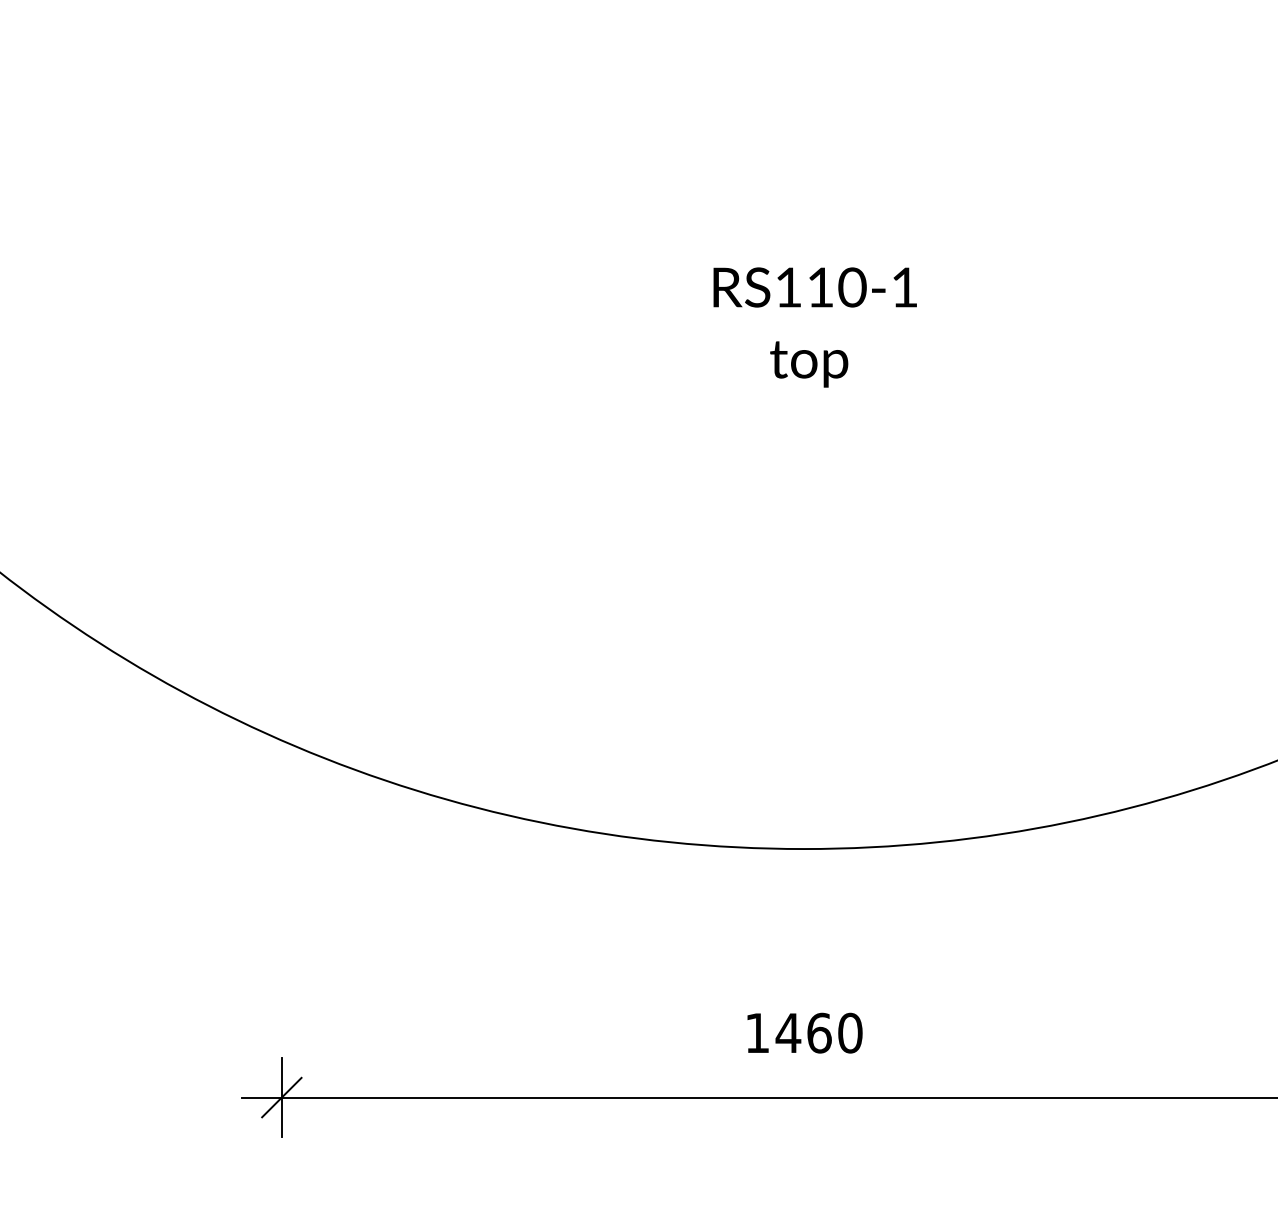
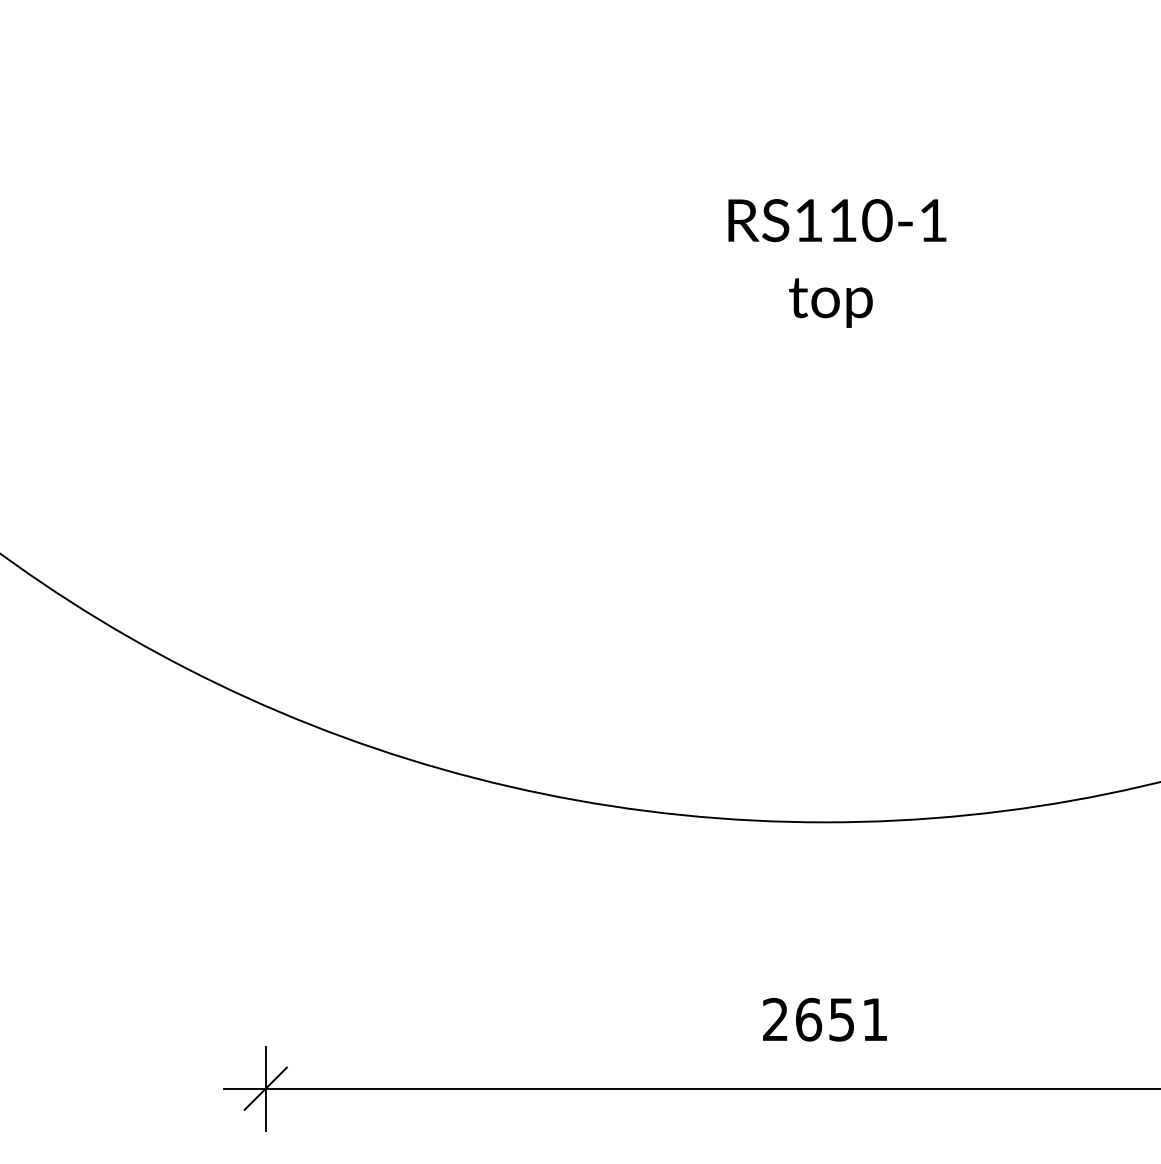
text: (803, 1032) -> (824, 1018), 1460 -> 2651

